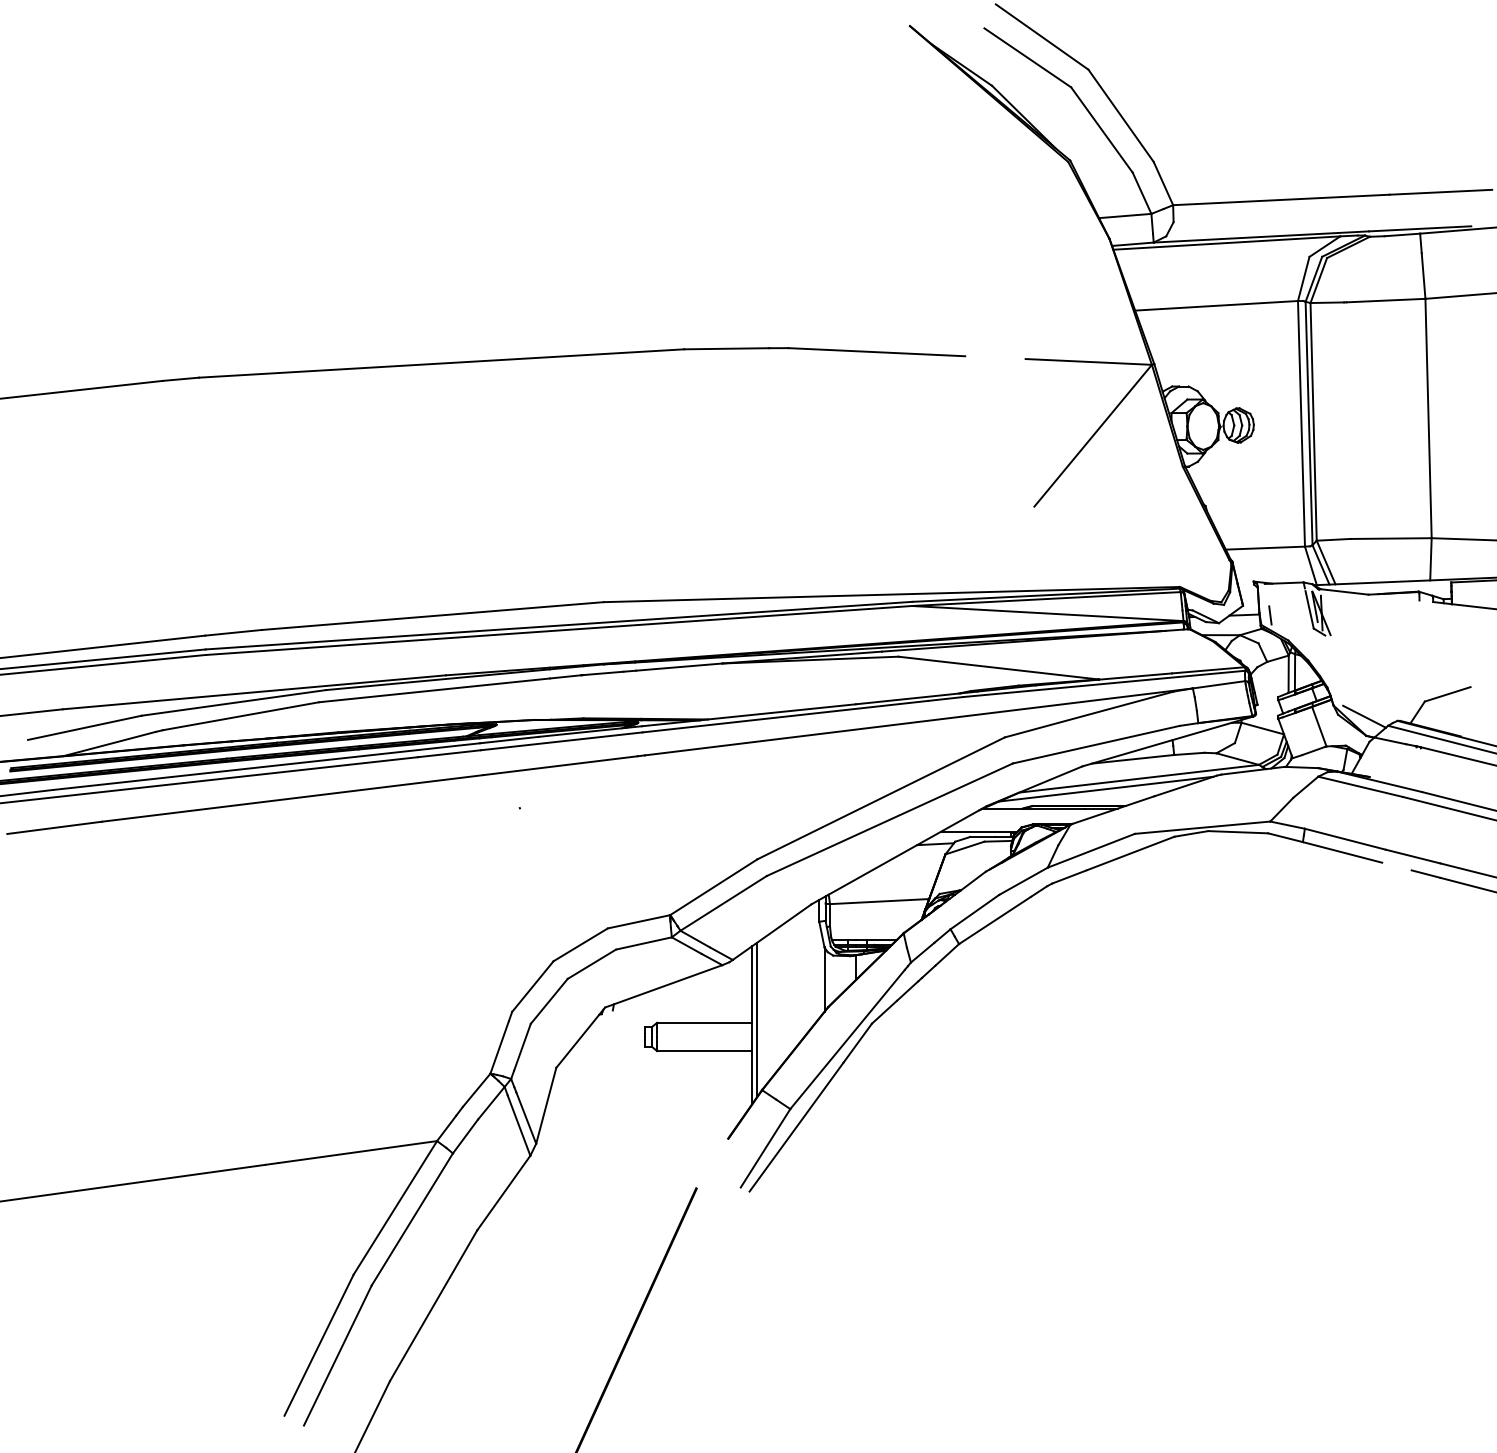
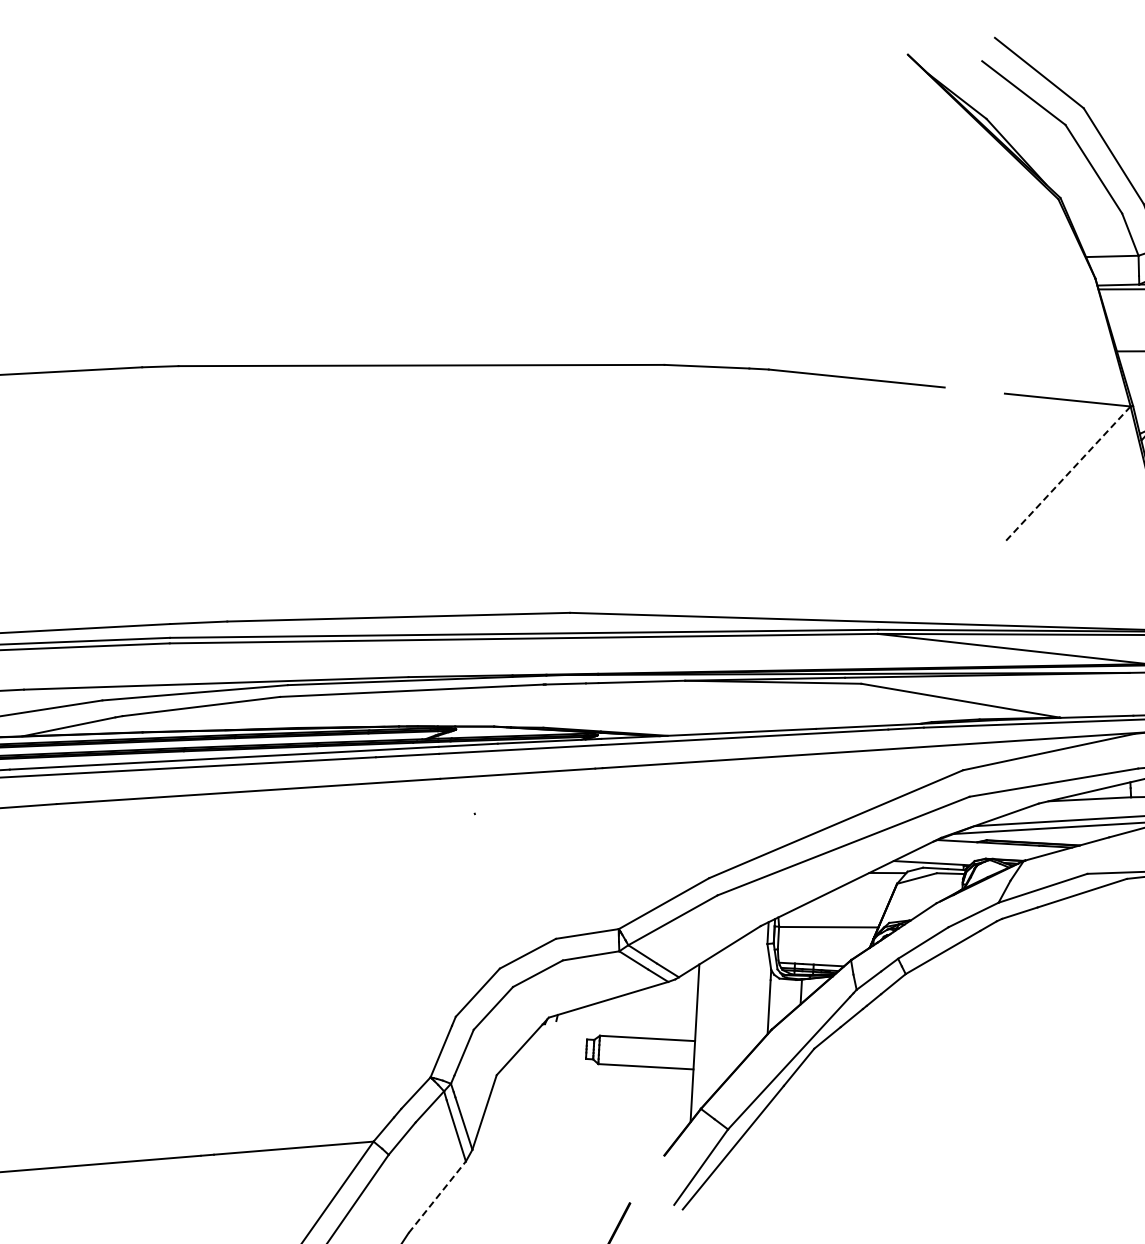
line: (1092, 436) -> (1067, 474), solid -> dashed
line: (757, 1019) -> (700, 1038), removed
line: (503, 1193) -> (436, 1197), solid -> dashed

